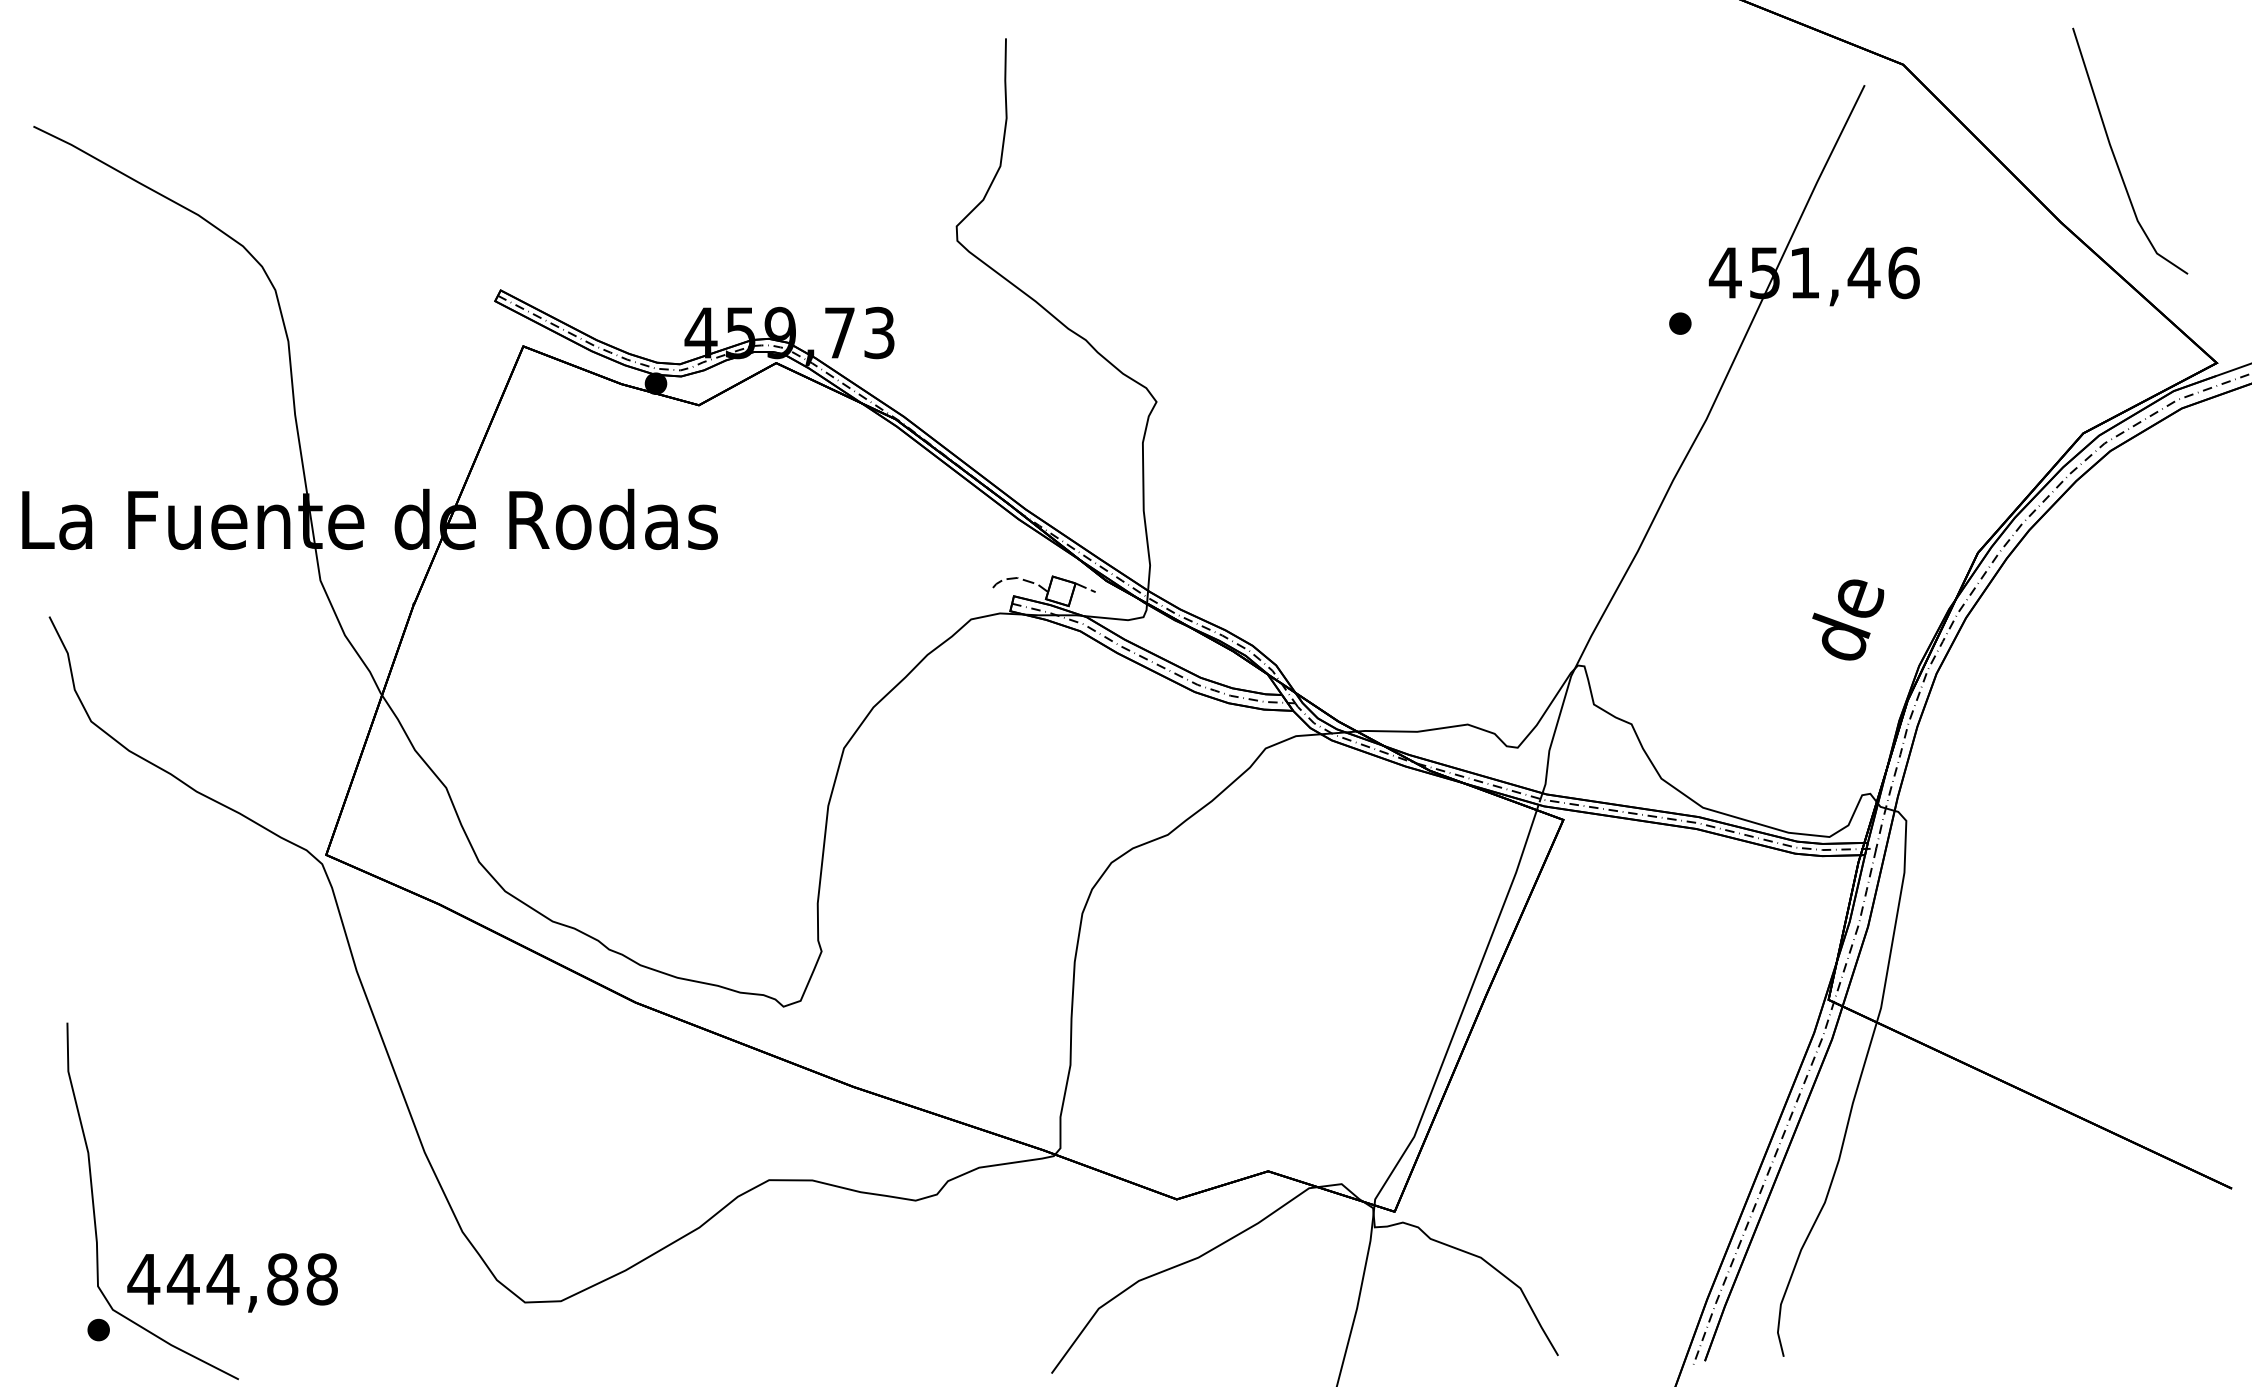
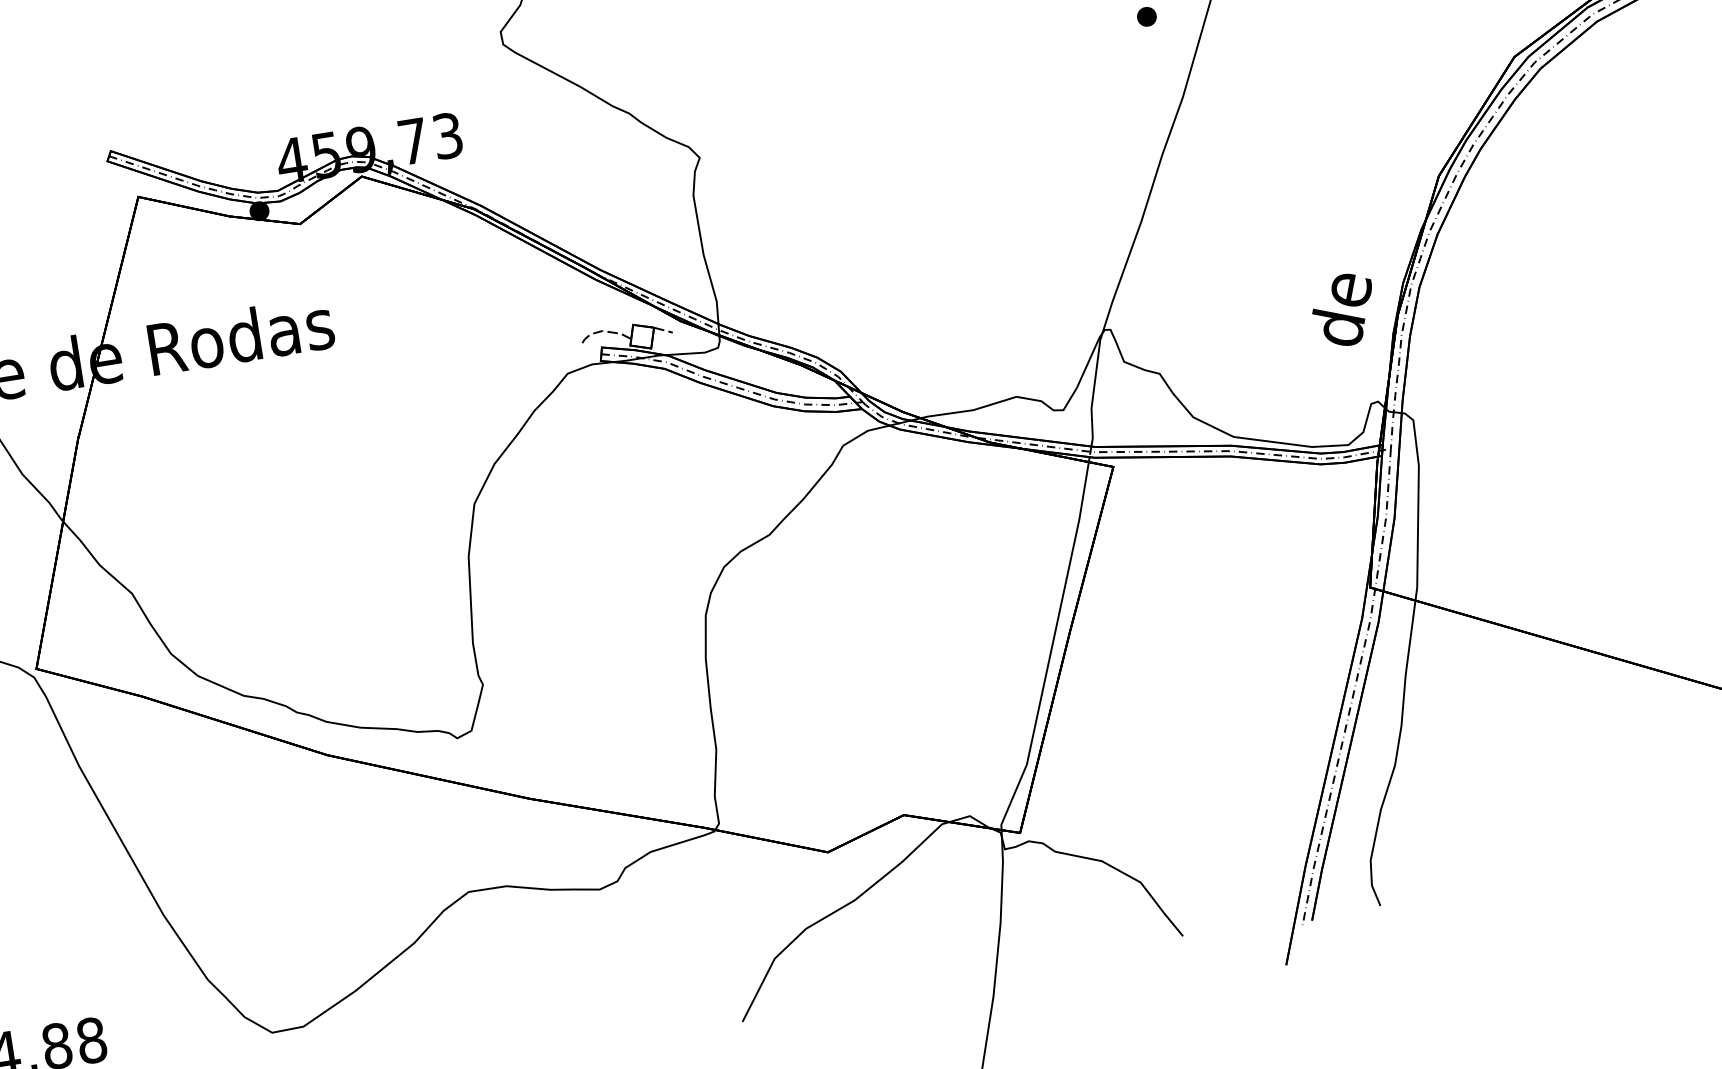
text: (1848, 619) -> (1344, 309), moved

